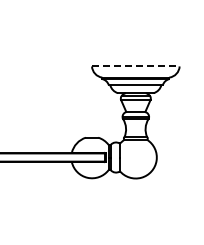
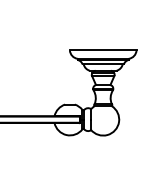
line: (135, 66) -> (102, 50), dashed -> solid

